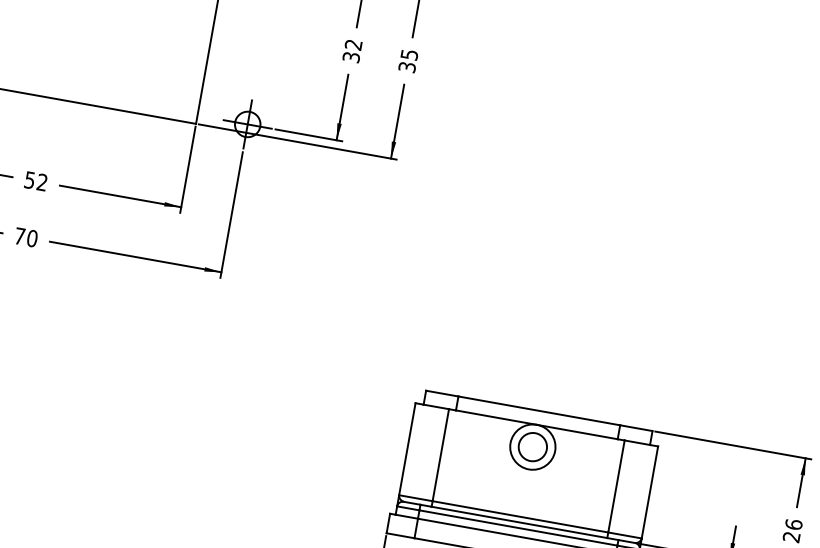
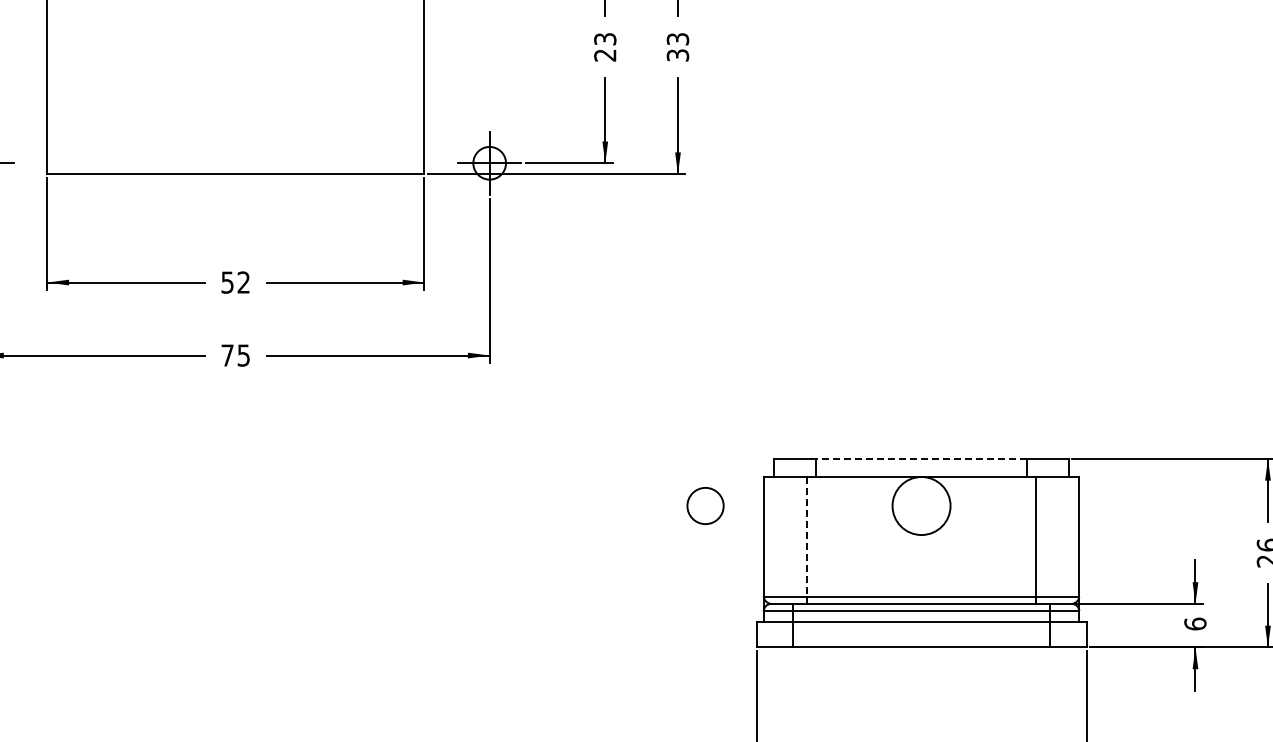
text: (352, 51) -> (605, 47), 32 -> 23
text: (409, 54) -> (677, 38), 35 -> 33
text: (32, 238) -> (243, 355), 70 -> 75
line: (539, 410) -> (921, 458), solid -> dashed
circle: (532, 446) -> (705, 505), moved
line: (441, 454) -> (807, 536), solid -> dashed

